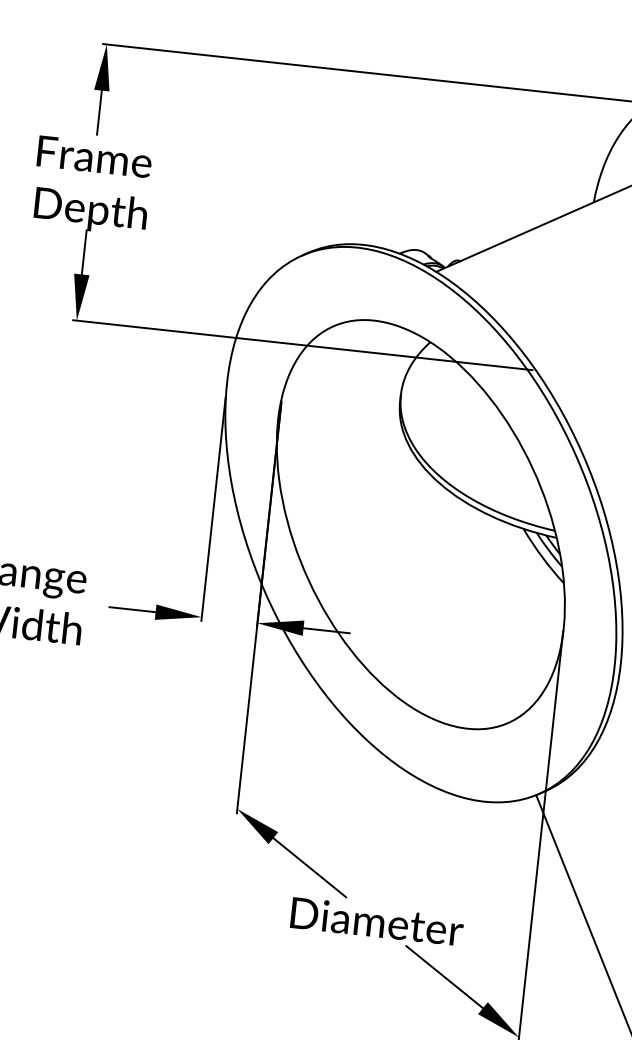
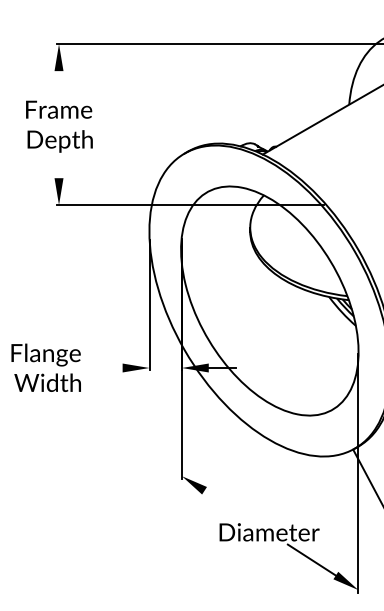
line: (100, 111) -> (59, 83), removed
line: (85, 252) -> (59, 165), removed
line: (131, 610) -> (108, 368), removed
line: (310, 867) -> (227, 505), removed

